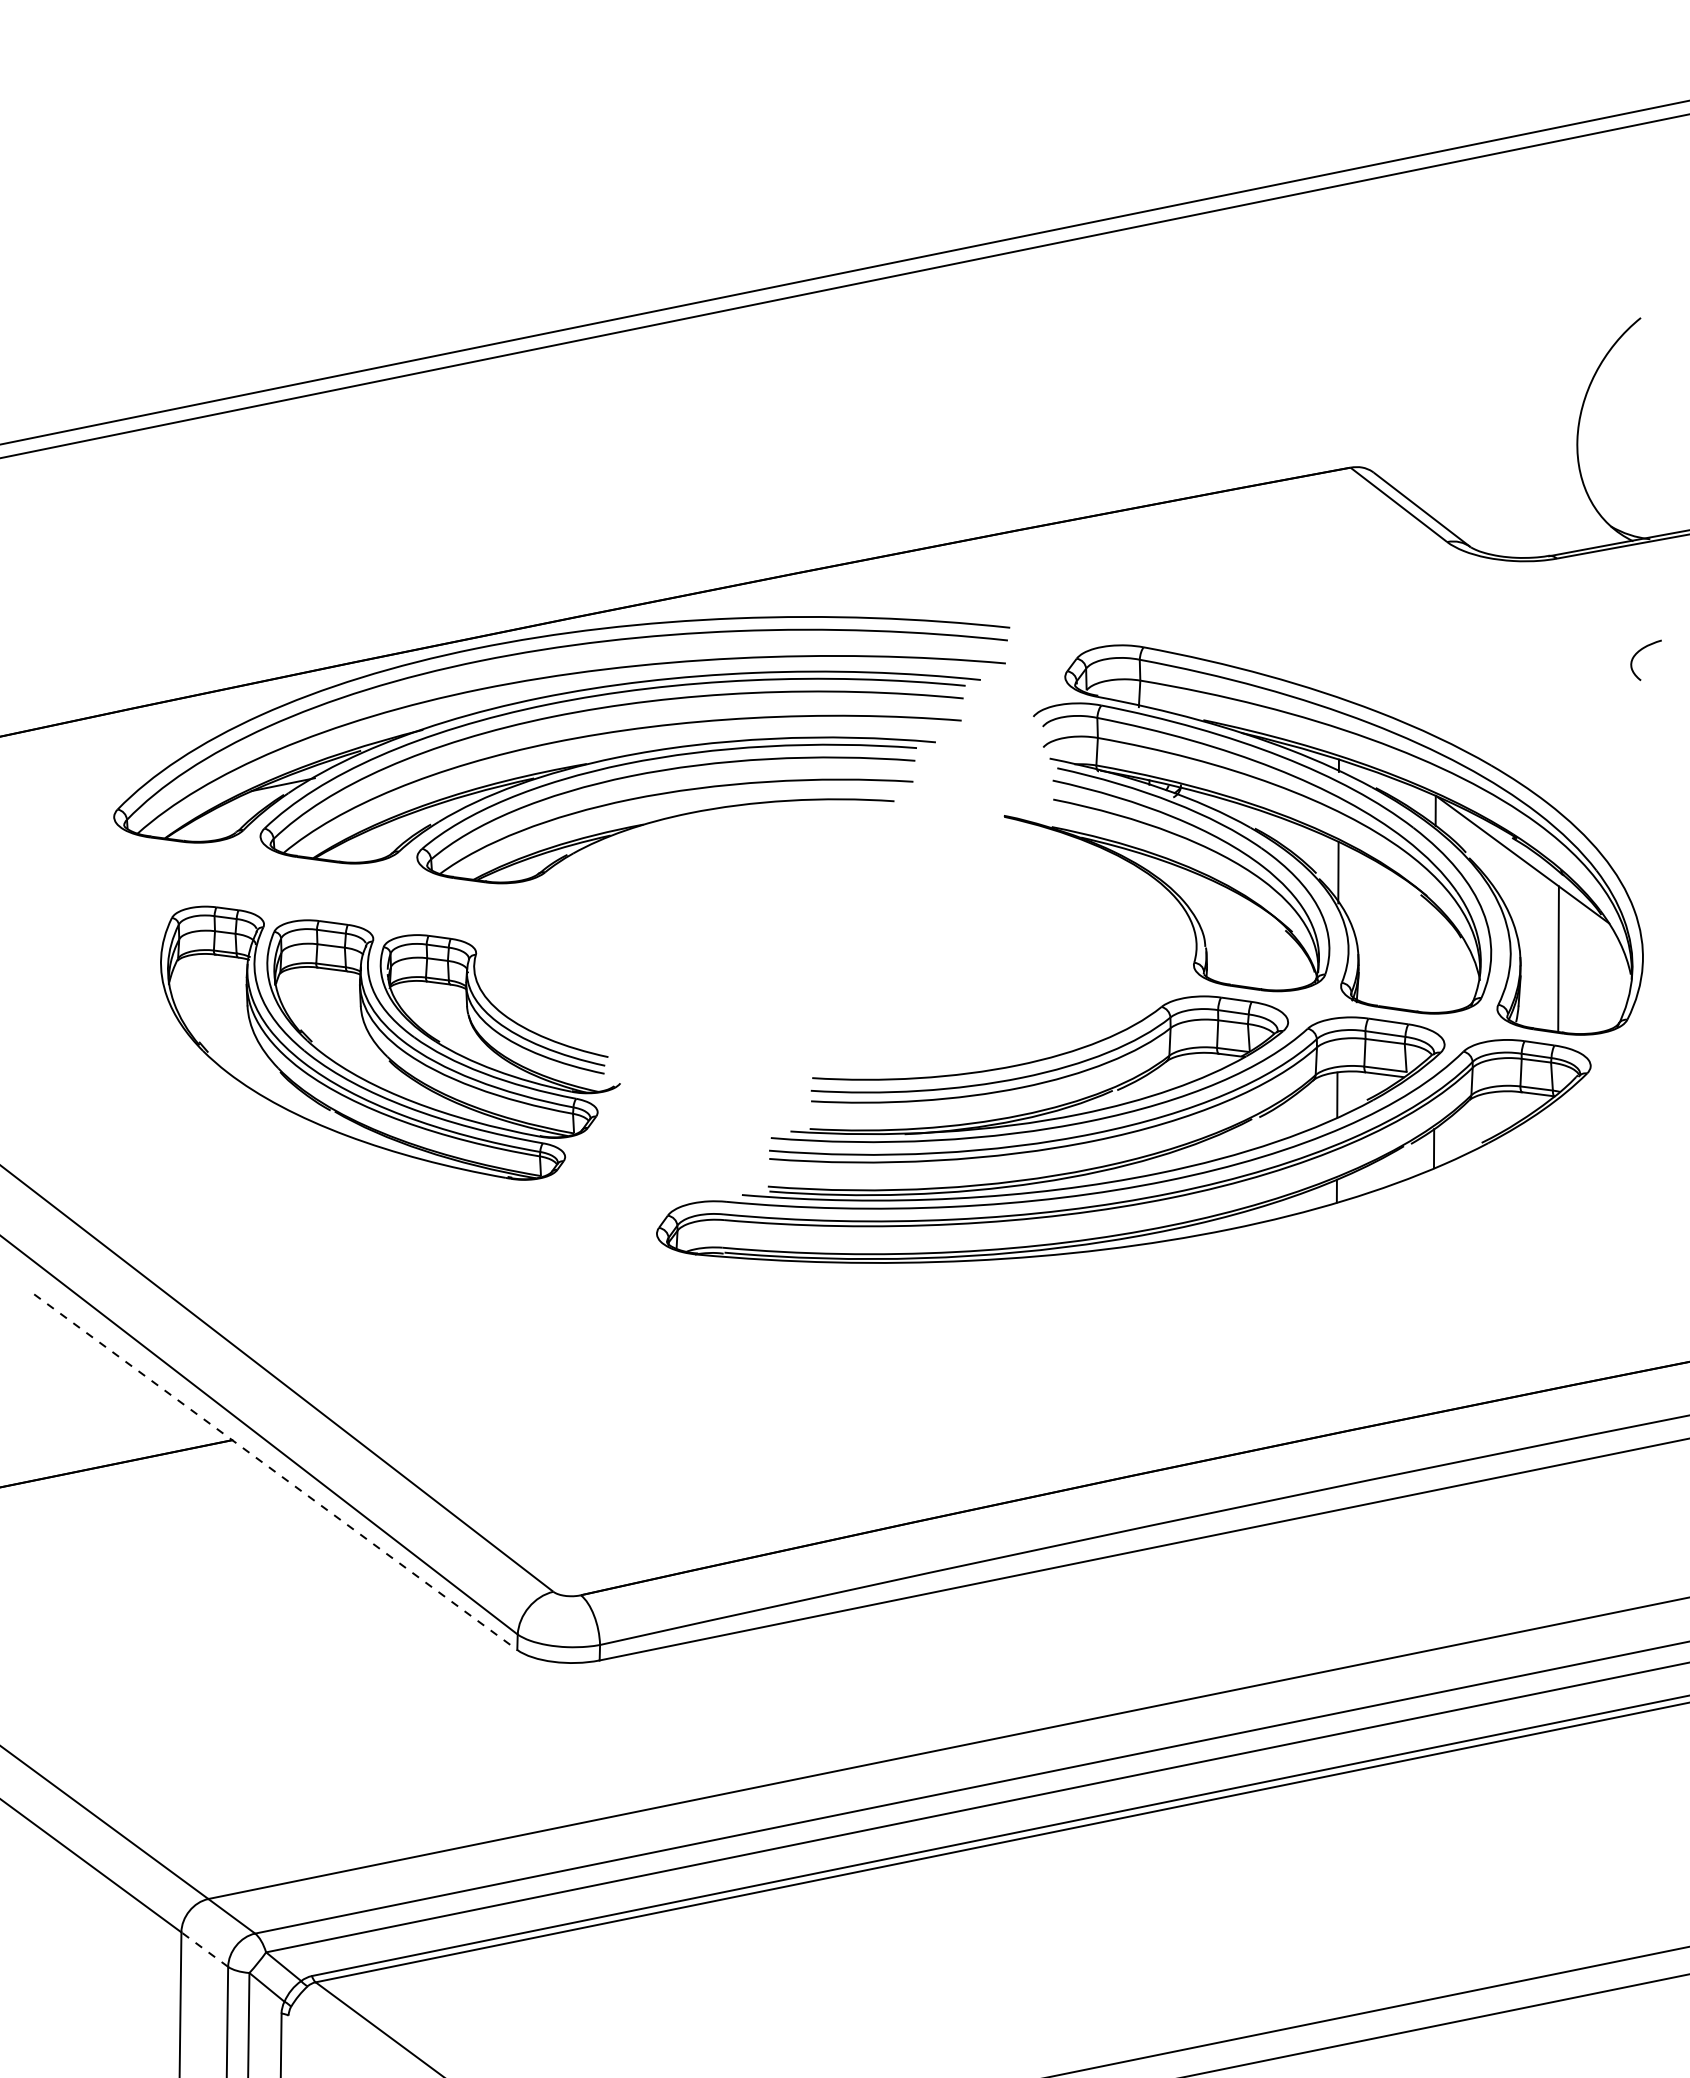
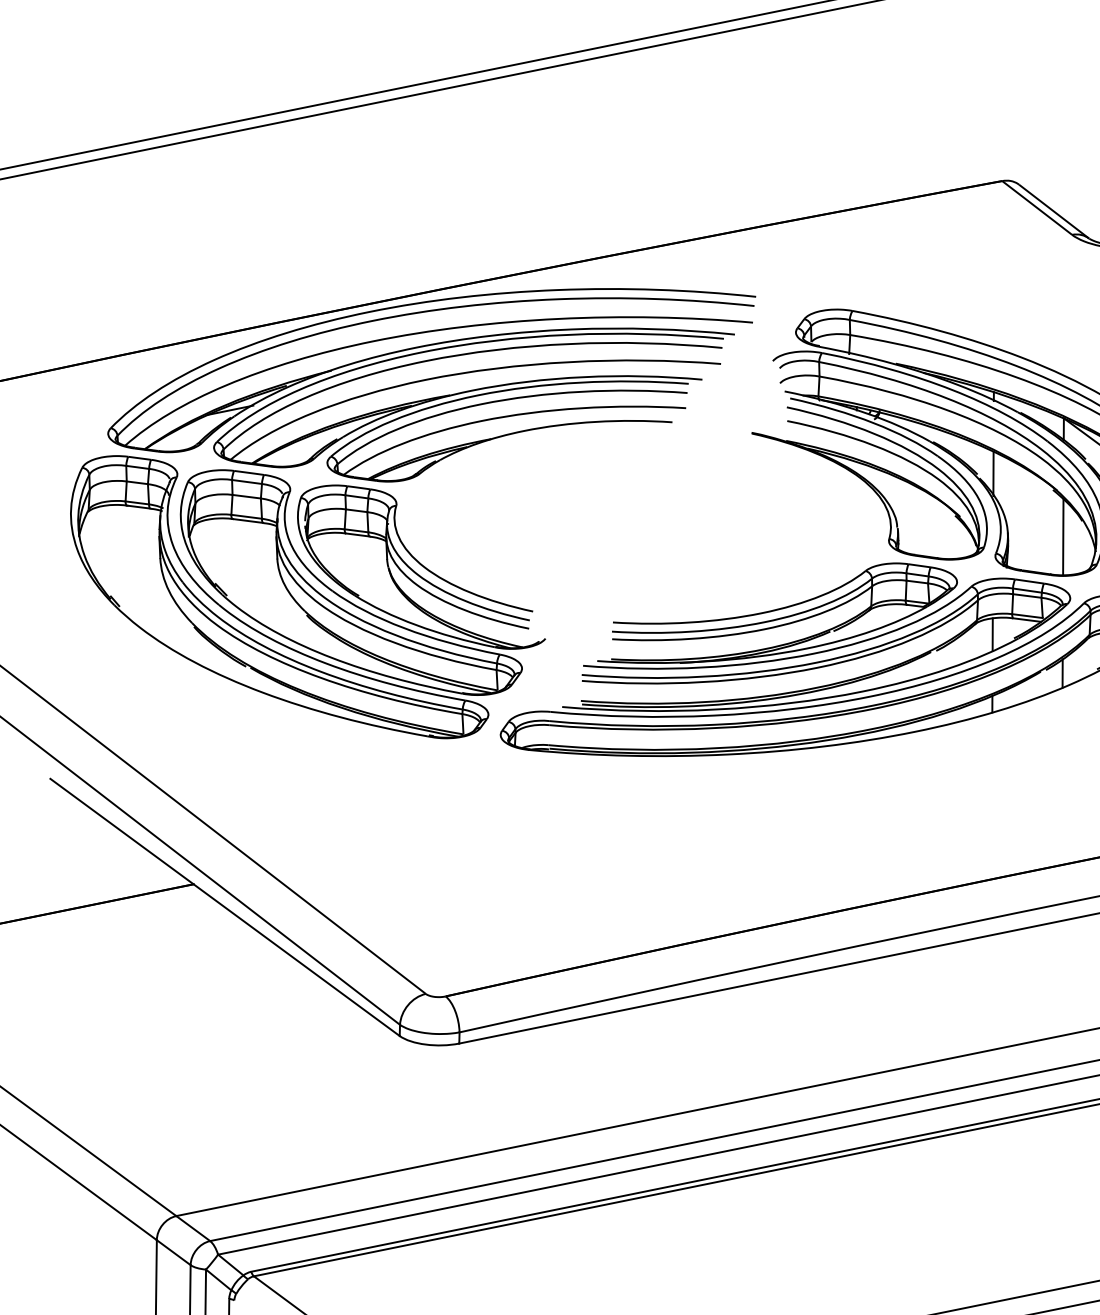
line: (1434, 959) -> (1062, 536), added
part: (390, 1043) -> (308, 597), size x1.43
line: (275, 1472) -> (224, 907), dashed -> solid
line: (204, 1949) -> (173, 1252), dashed -> solid

